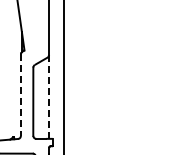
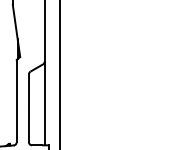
line: (20, 95) -> (16, 102), dashed -> solid
line: (49, 96) -> (45, 103), dashed -> solid

